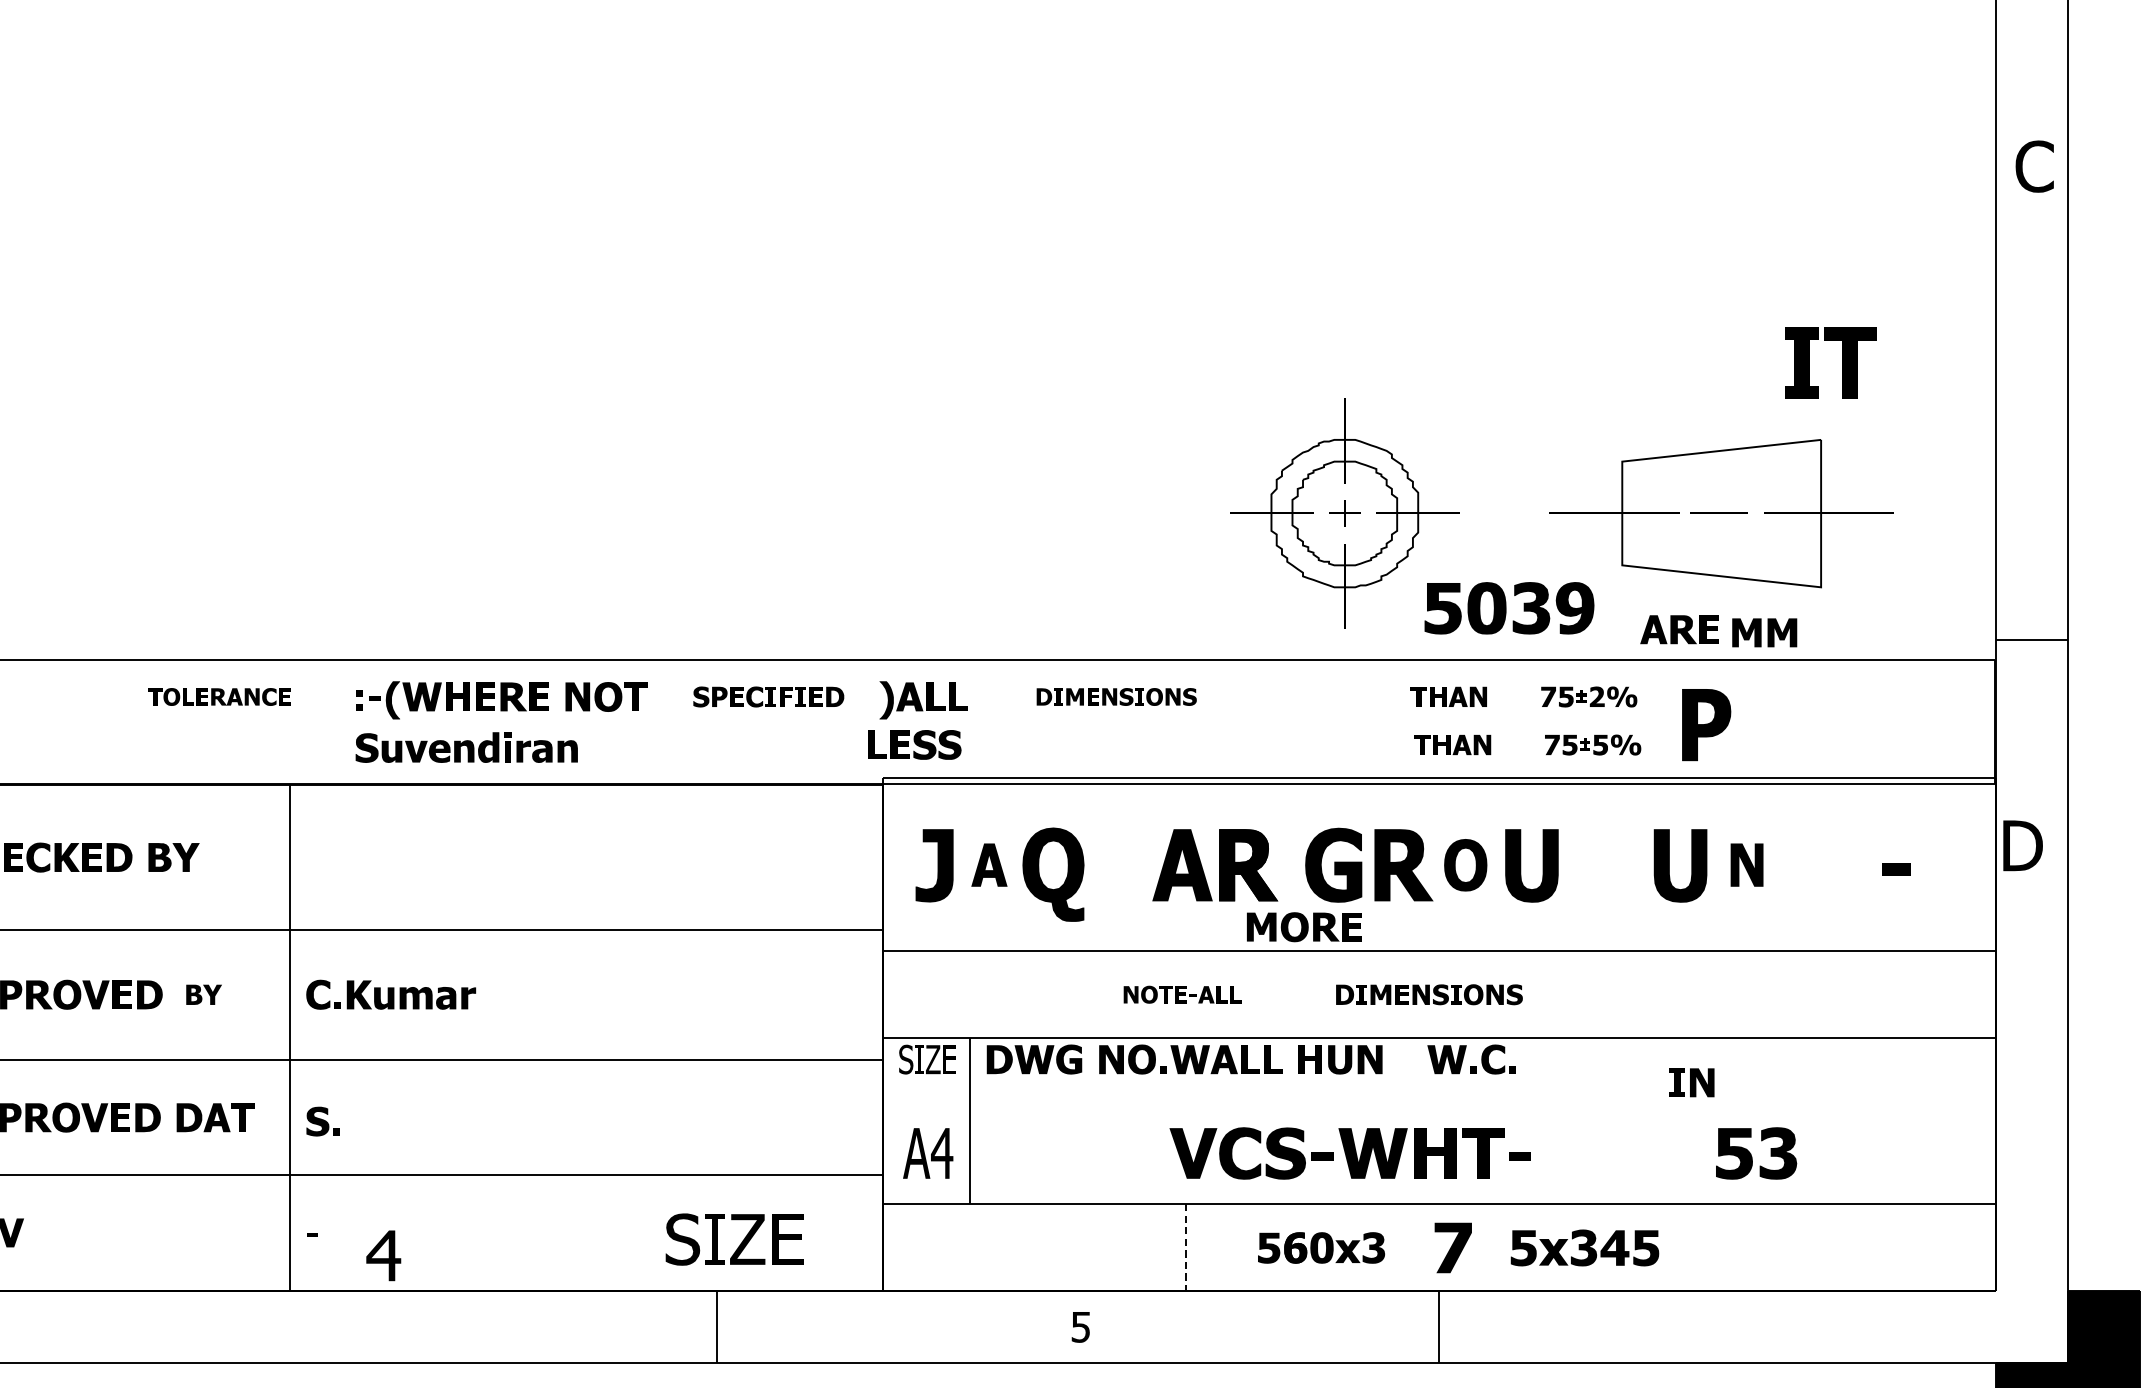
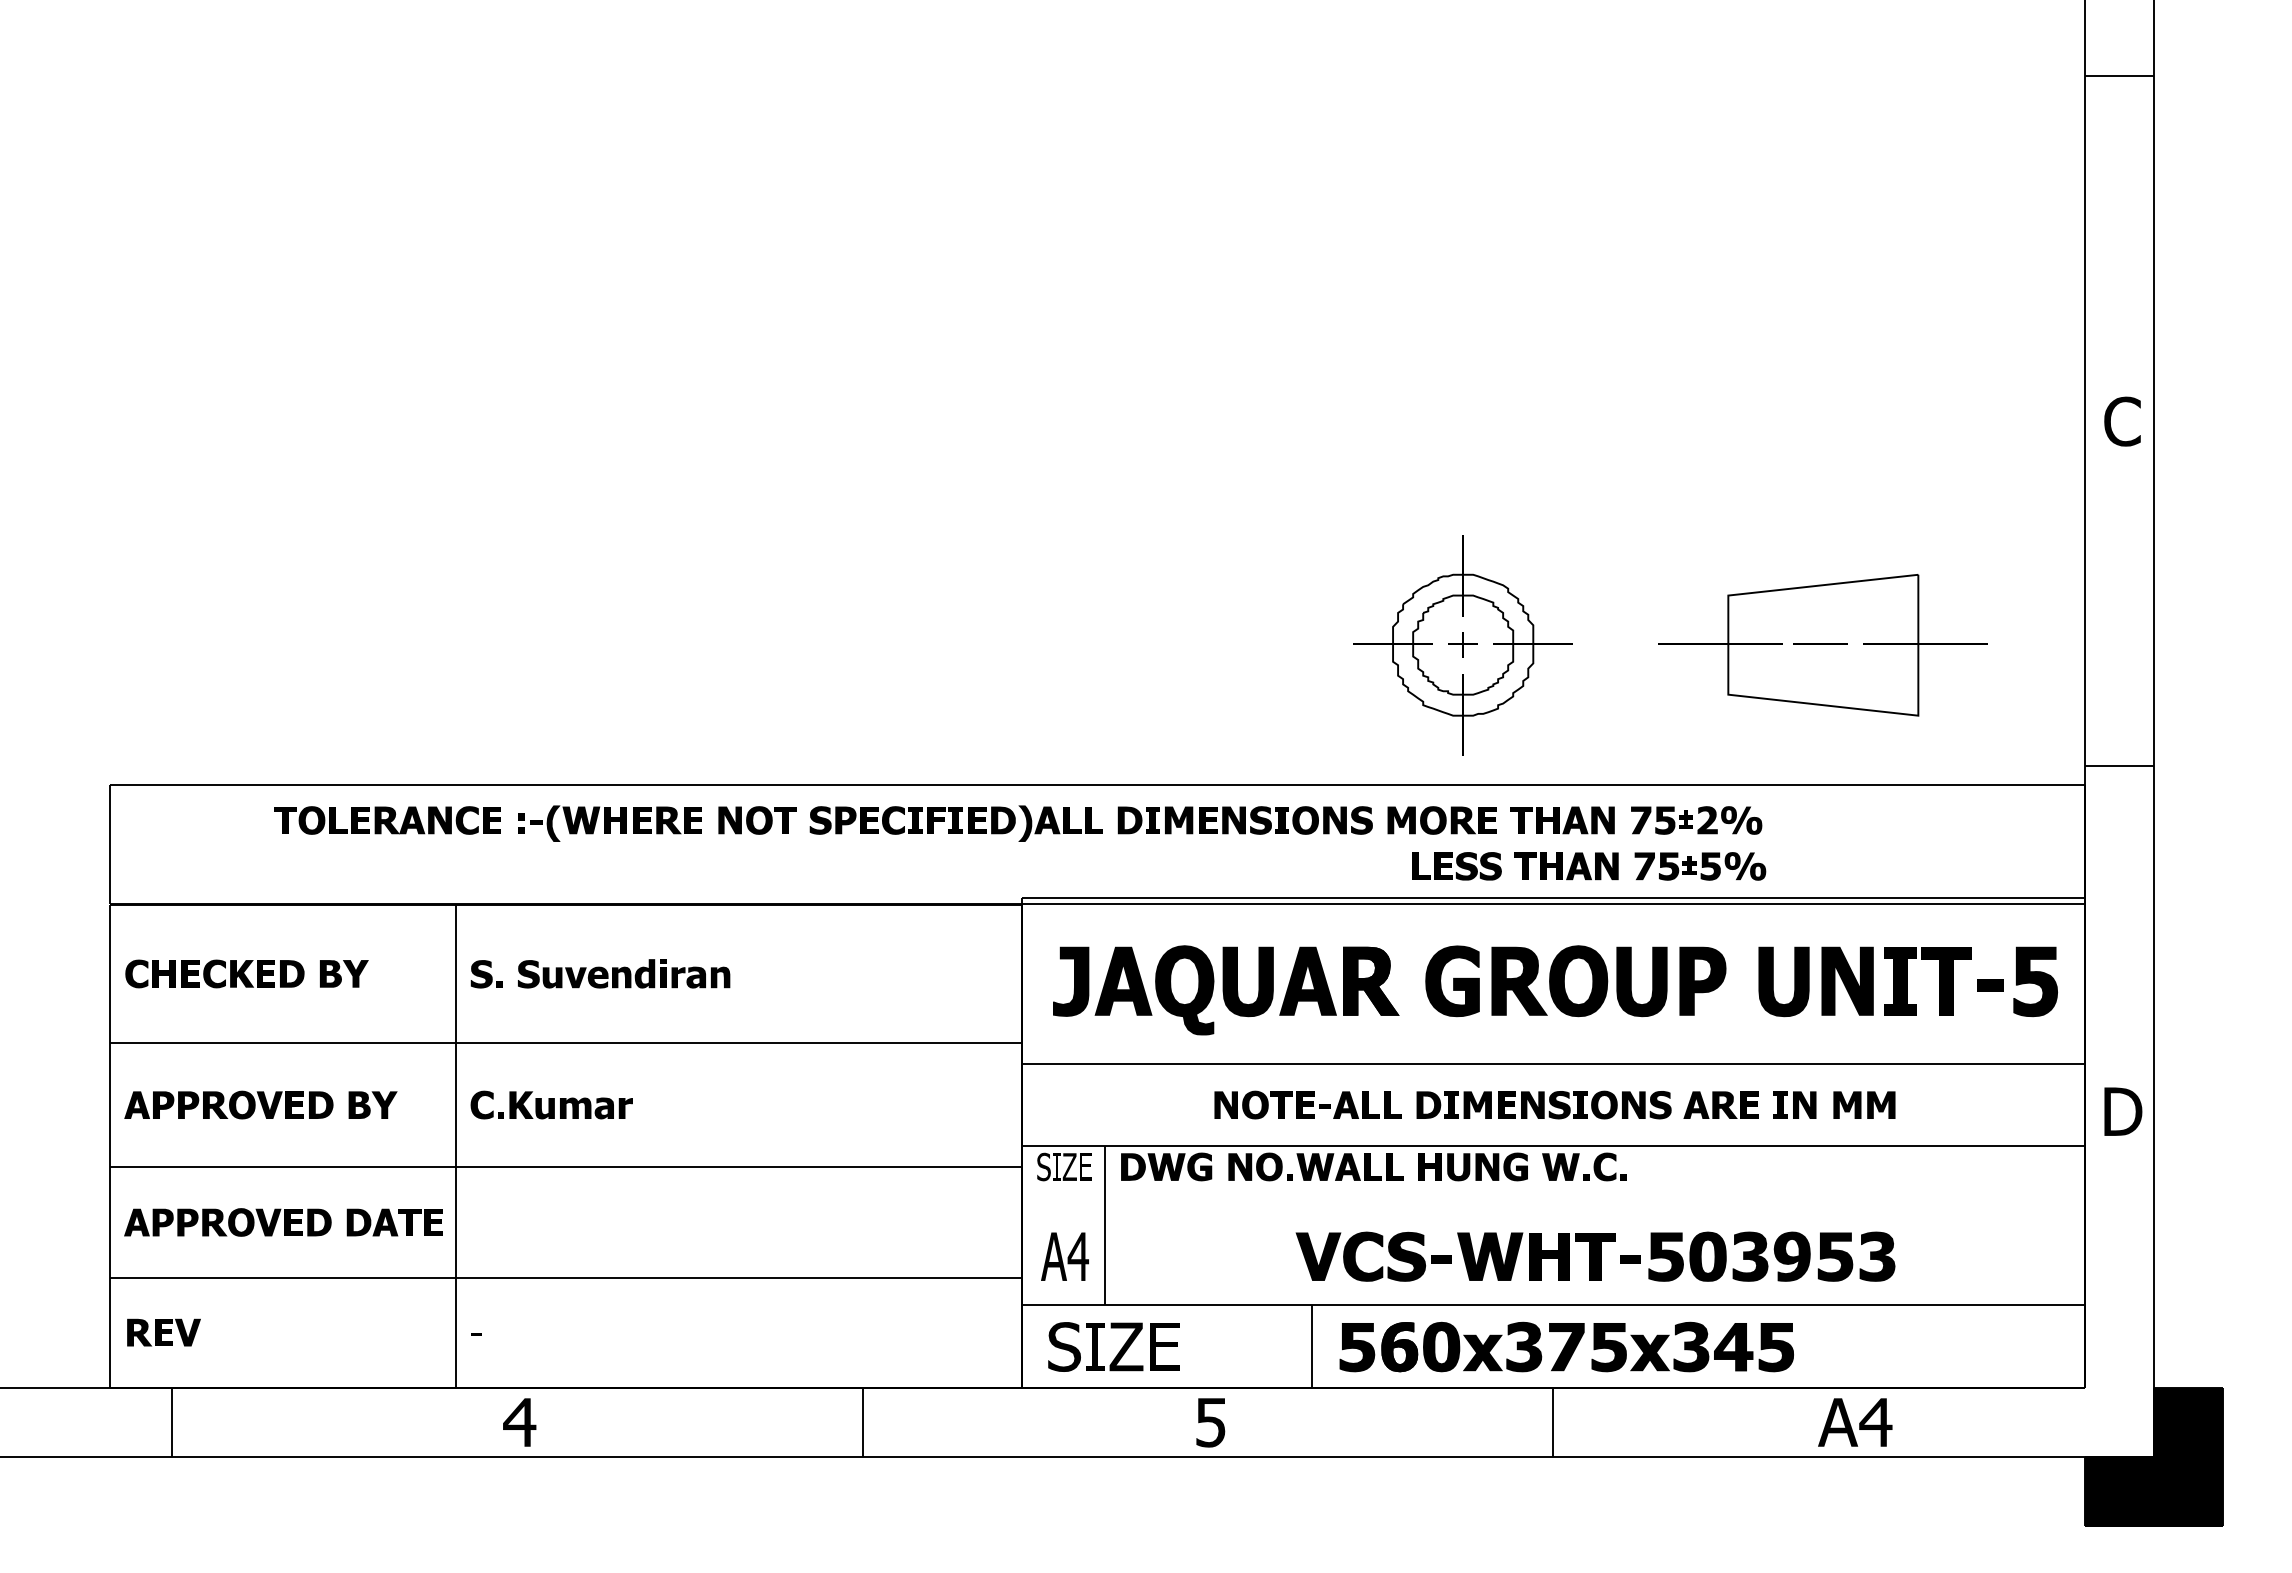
part: (2022, 166) -> (2110, 421), moved
part: (1843, 363) -> (1939, 981), moved
part: (1509, 608) -> (1729, 1256), moved
part: (1678, 628) -> (1720, 1104), moved
part: (1764, 632) -> (1864, 1104), moved
part: (219, 697) -> (387, 820), size x1.67
part: (768, 697) -> (912, 820), size x1.43
part: (1116, 697) -> (1244, 820), size x1.67
part: (1448, 697) -> (1562, 820), size x1.43
part: (1588, 697) -> (1696, 820), size x1.43
part: (1706, 724) -> (1702, 980), moved
part: (914, 745) -> (1456, 866), moved
part: (1452, 745) -> (1566, 866), size x1.43
part: (1593, 745) -> (1700, 866), size x1.43
part: (467, 747) -> (624, 973), moved
part: (2023, 845) -> (2123, 1111), moved
part: (989, 864) -> (1123, 980), size x1.67
part: (1746, 864) -> (1847, 980), size x1.67
fill: (1119, 865) -> (1247, 981), added
part: (1465, 865) -> (1578, 981), size x1.43
part: (1943, 865) -> (2035, 981), added
part: (1303, 927) -> (1441, 820), moved
part: (203, 994) -> (372, 1104), size x1.43
part: (1181, 994) -> (1307, 1104), size x1.67
part: (1428, 994) -> (1543, 1104), size x1.43
fill: (1399, 1059) -> (1515, 1166), added
part: (1691, 1082) -> (1794, 1104), moved
fill: (267, 1117) -> (433, 1222), added
part: (322, 1121) -> (486, 974), moved
part: (741, 1242) -> (1120, 1349), moved
part: (1321, 1247) -> (1440, 1346), size x1.67
part: (1584, 1247) -> (1692, 1346), size x1.43
line: (1186, 1248) -> (1311, 1347), dashed -> solid
part: (383, 1255) -> (519, 1422), moved
part: (1080, 1326) -> (1210, 1422), size x1.67
part: (1755, 1326) -> (1855, 1422), added

